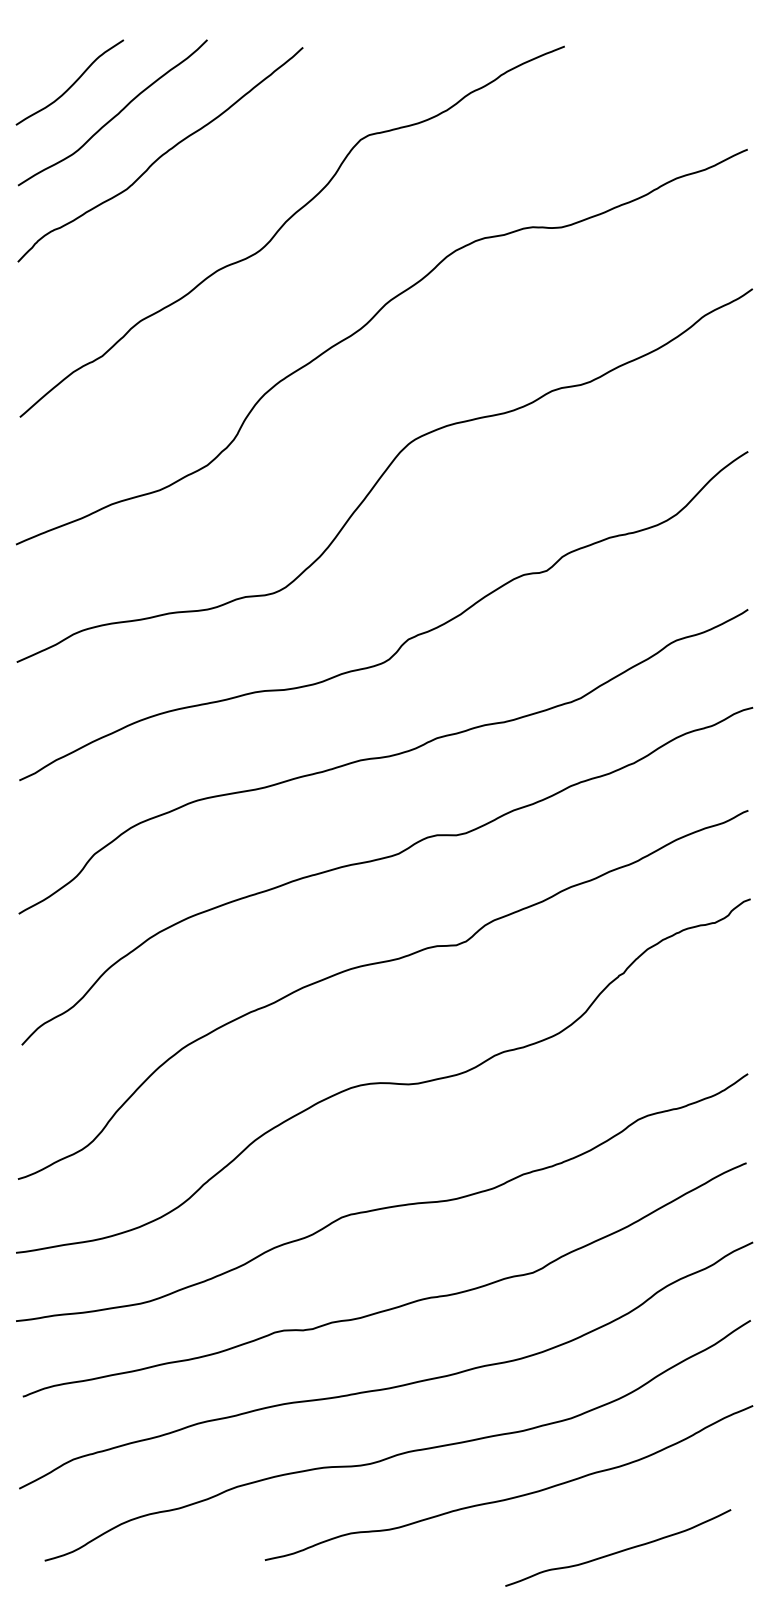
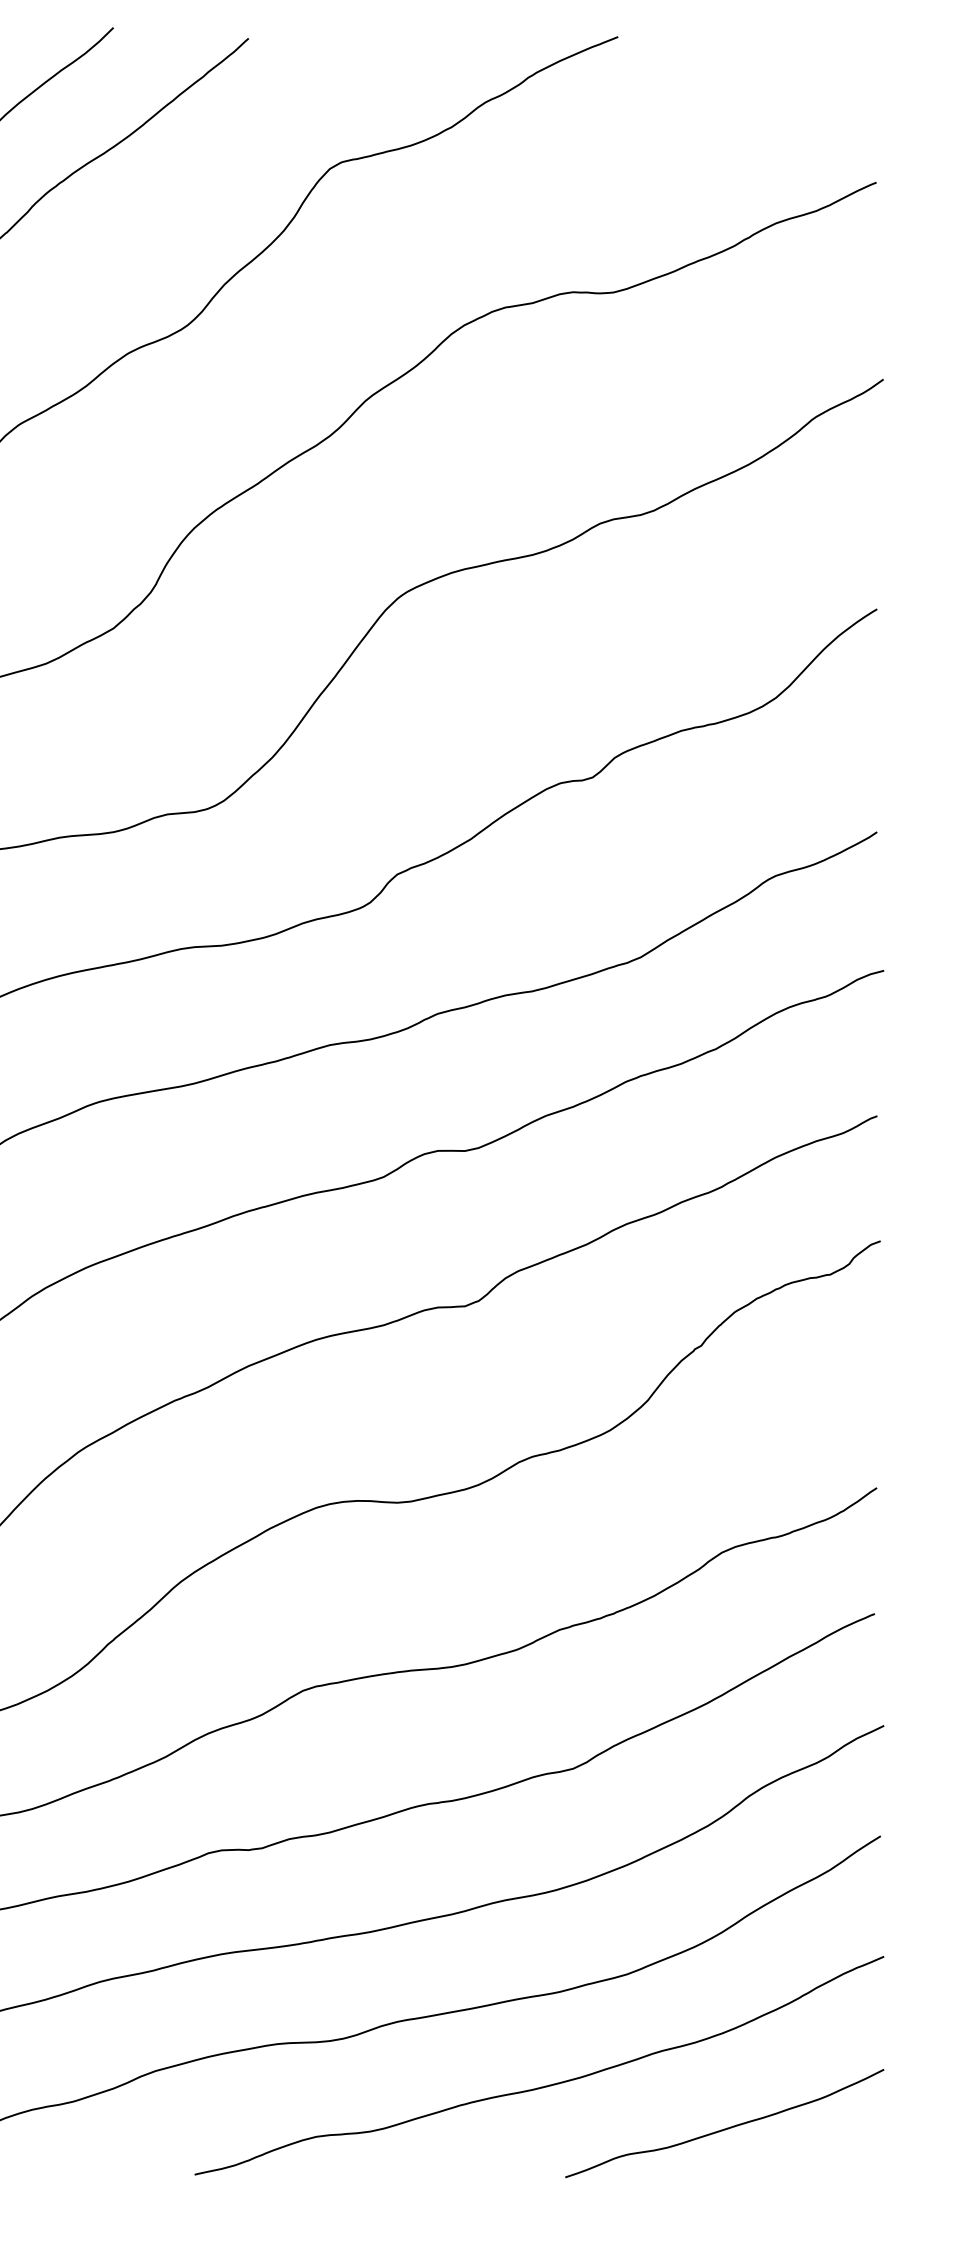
curve: (619, 1550) -> (726, 2127), moved

